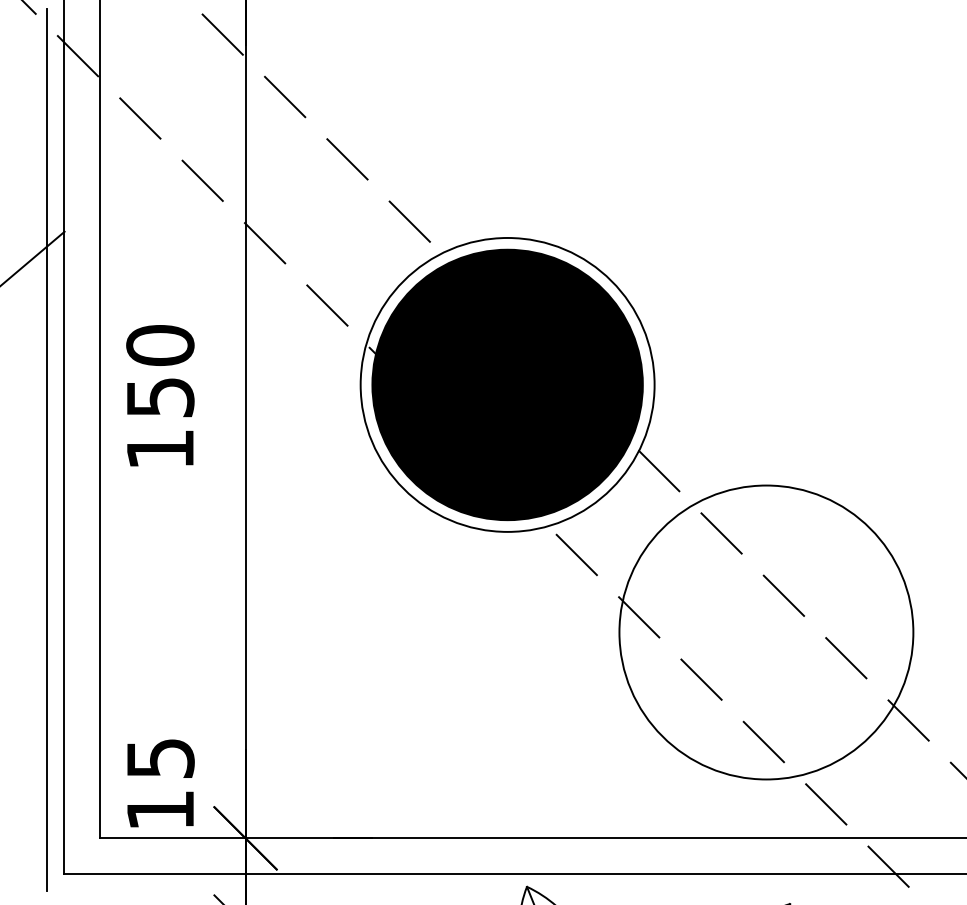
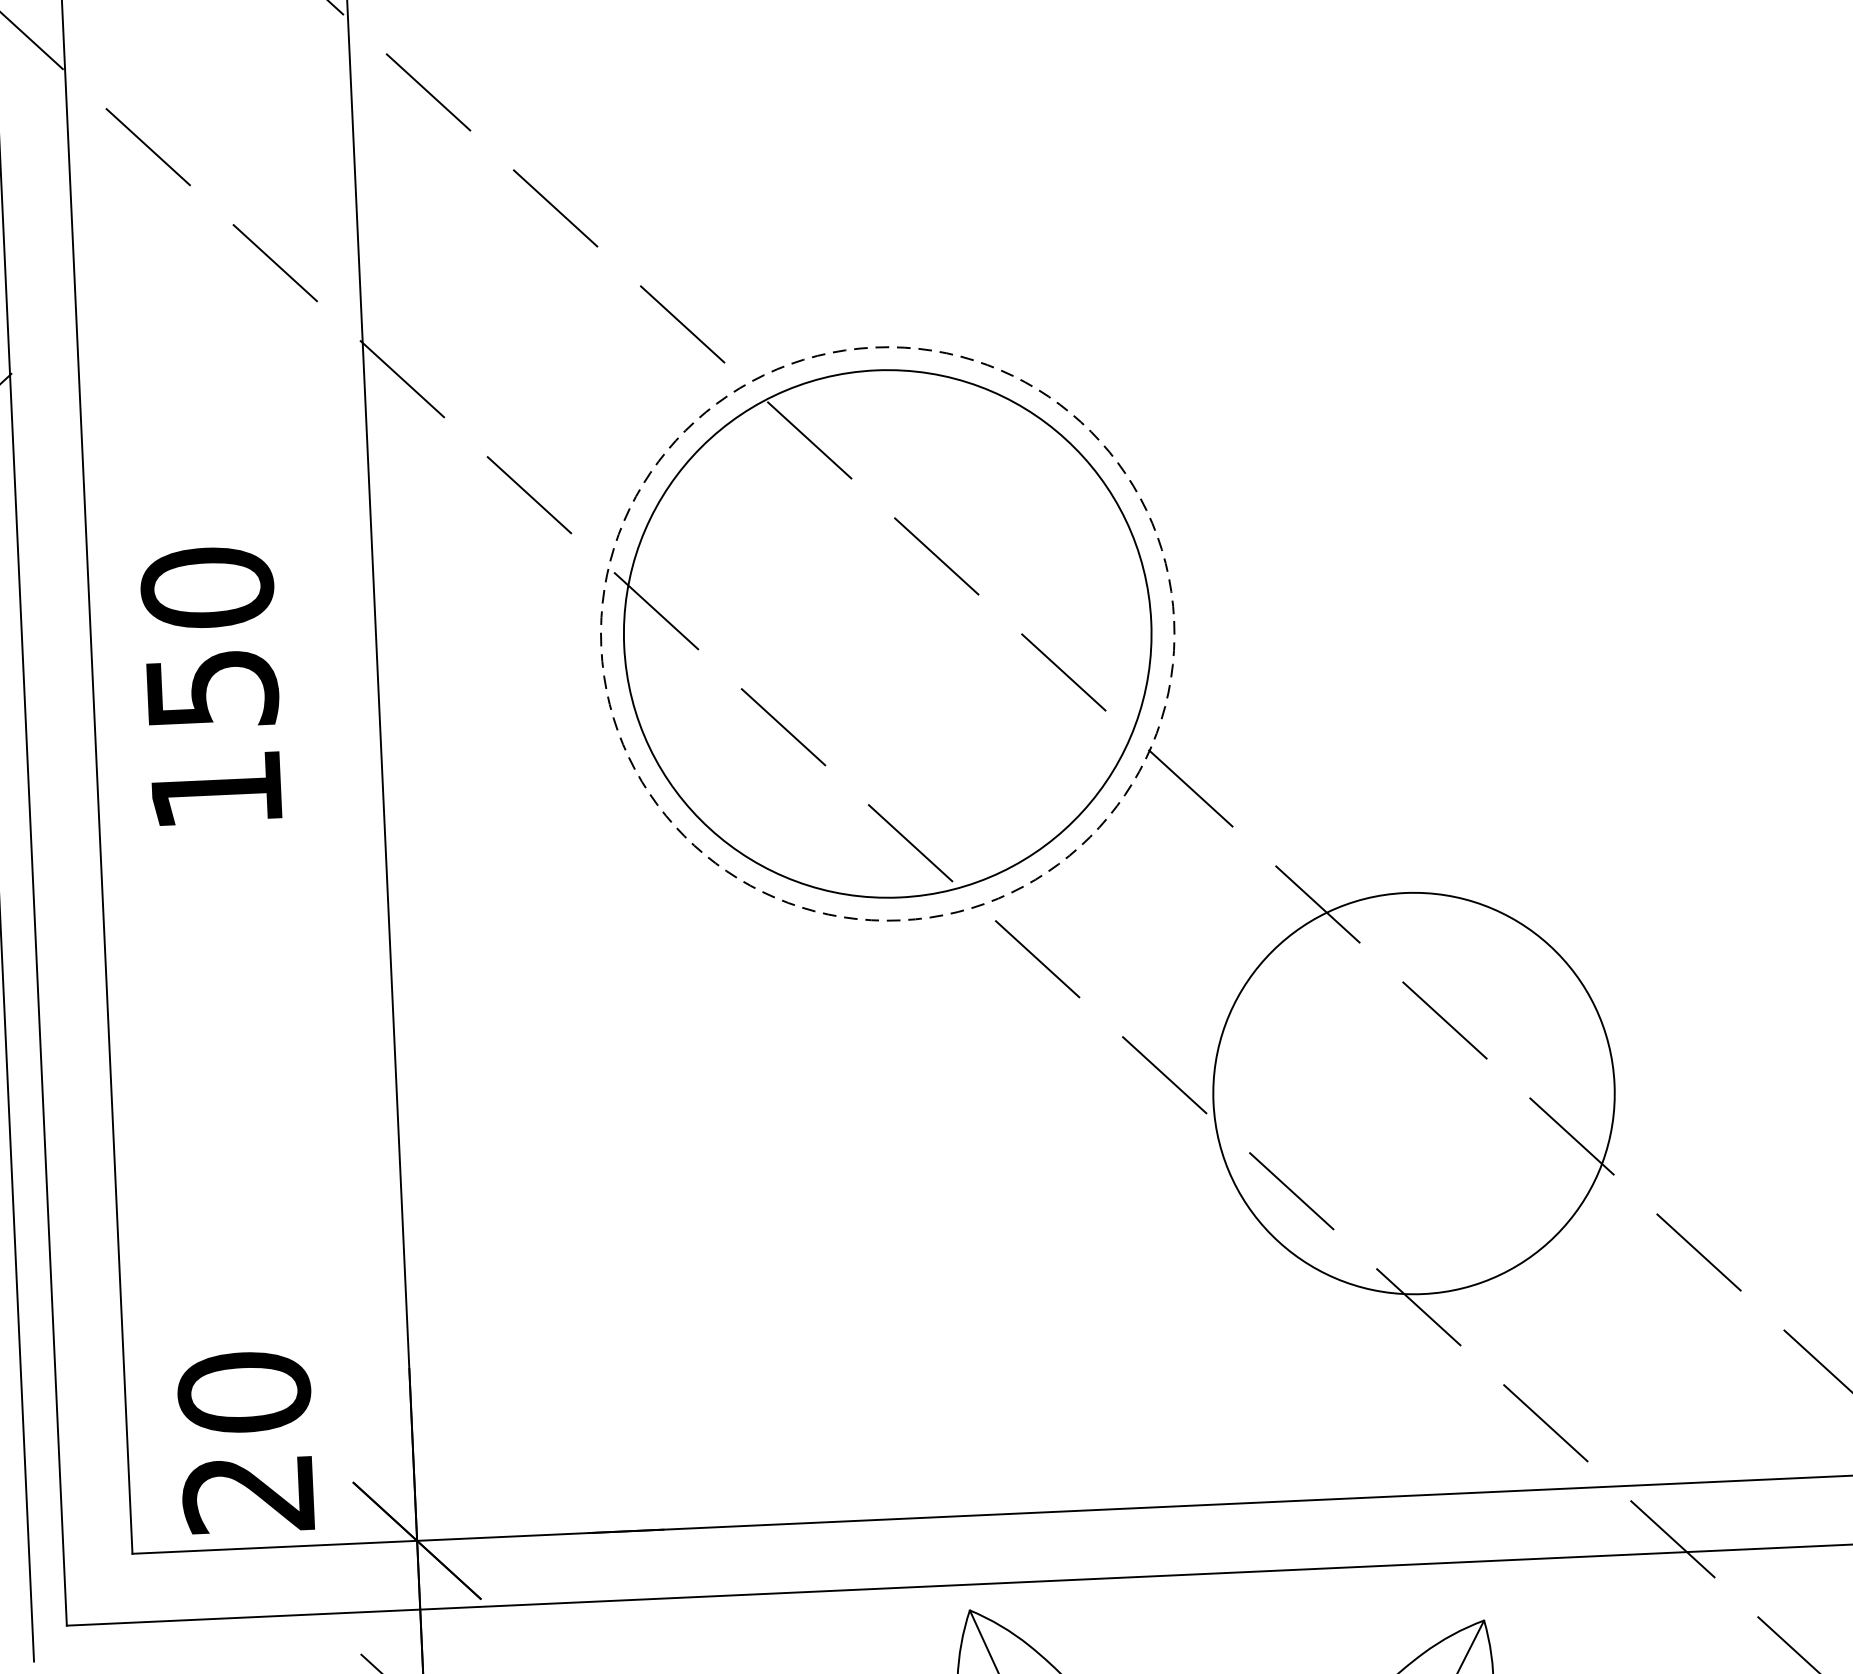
circle: (507, 384) -> (887, 633), solid -> dashed
fill: (507, 384) -> (887, 633), removed
circle: (766, 632) -> (1414, 1093), size x0.7
text: (160, 783) -> (246, 1441), 15 -> 20

